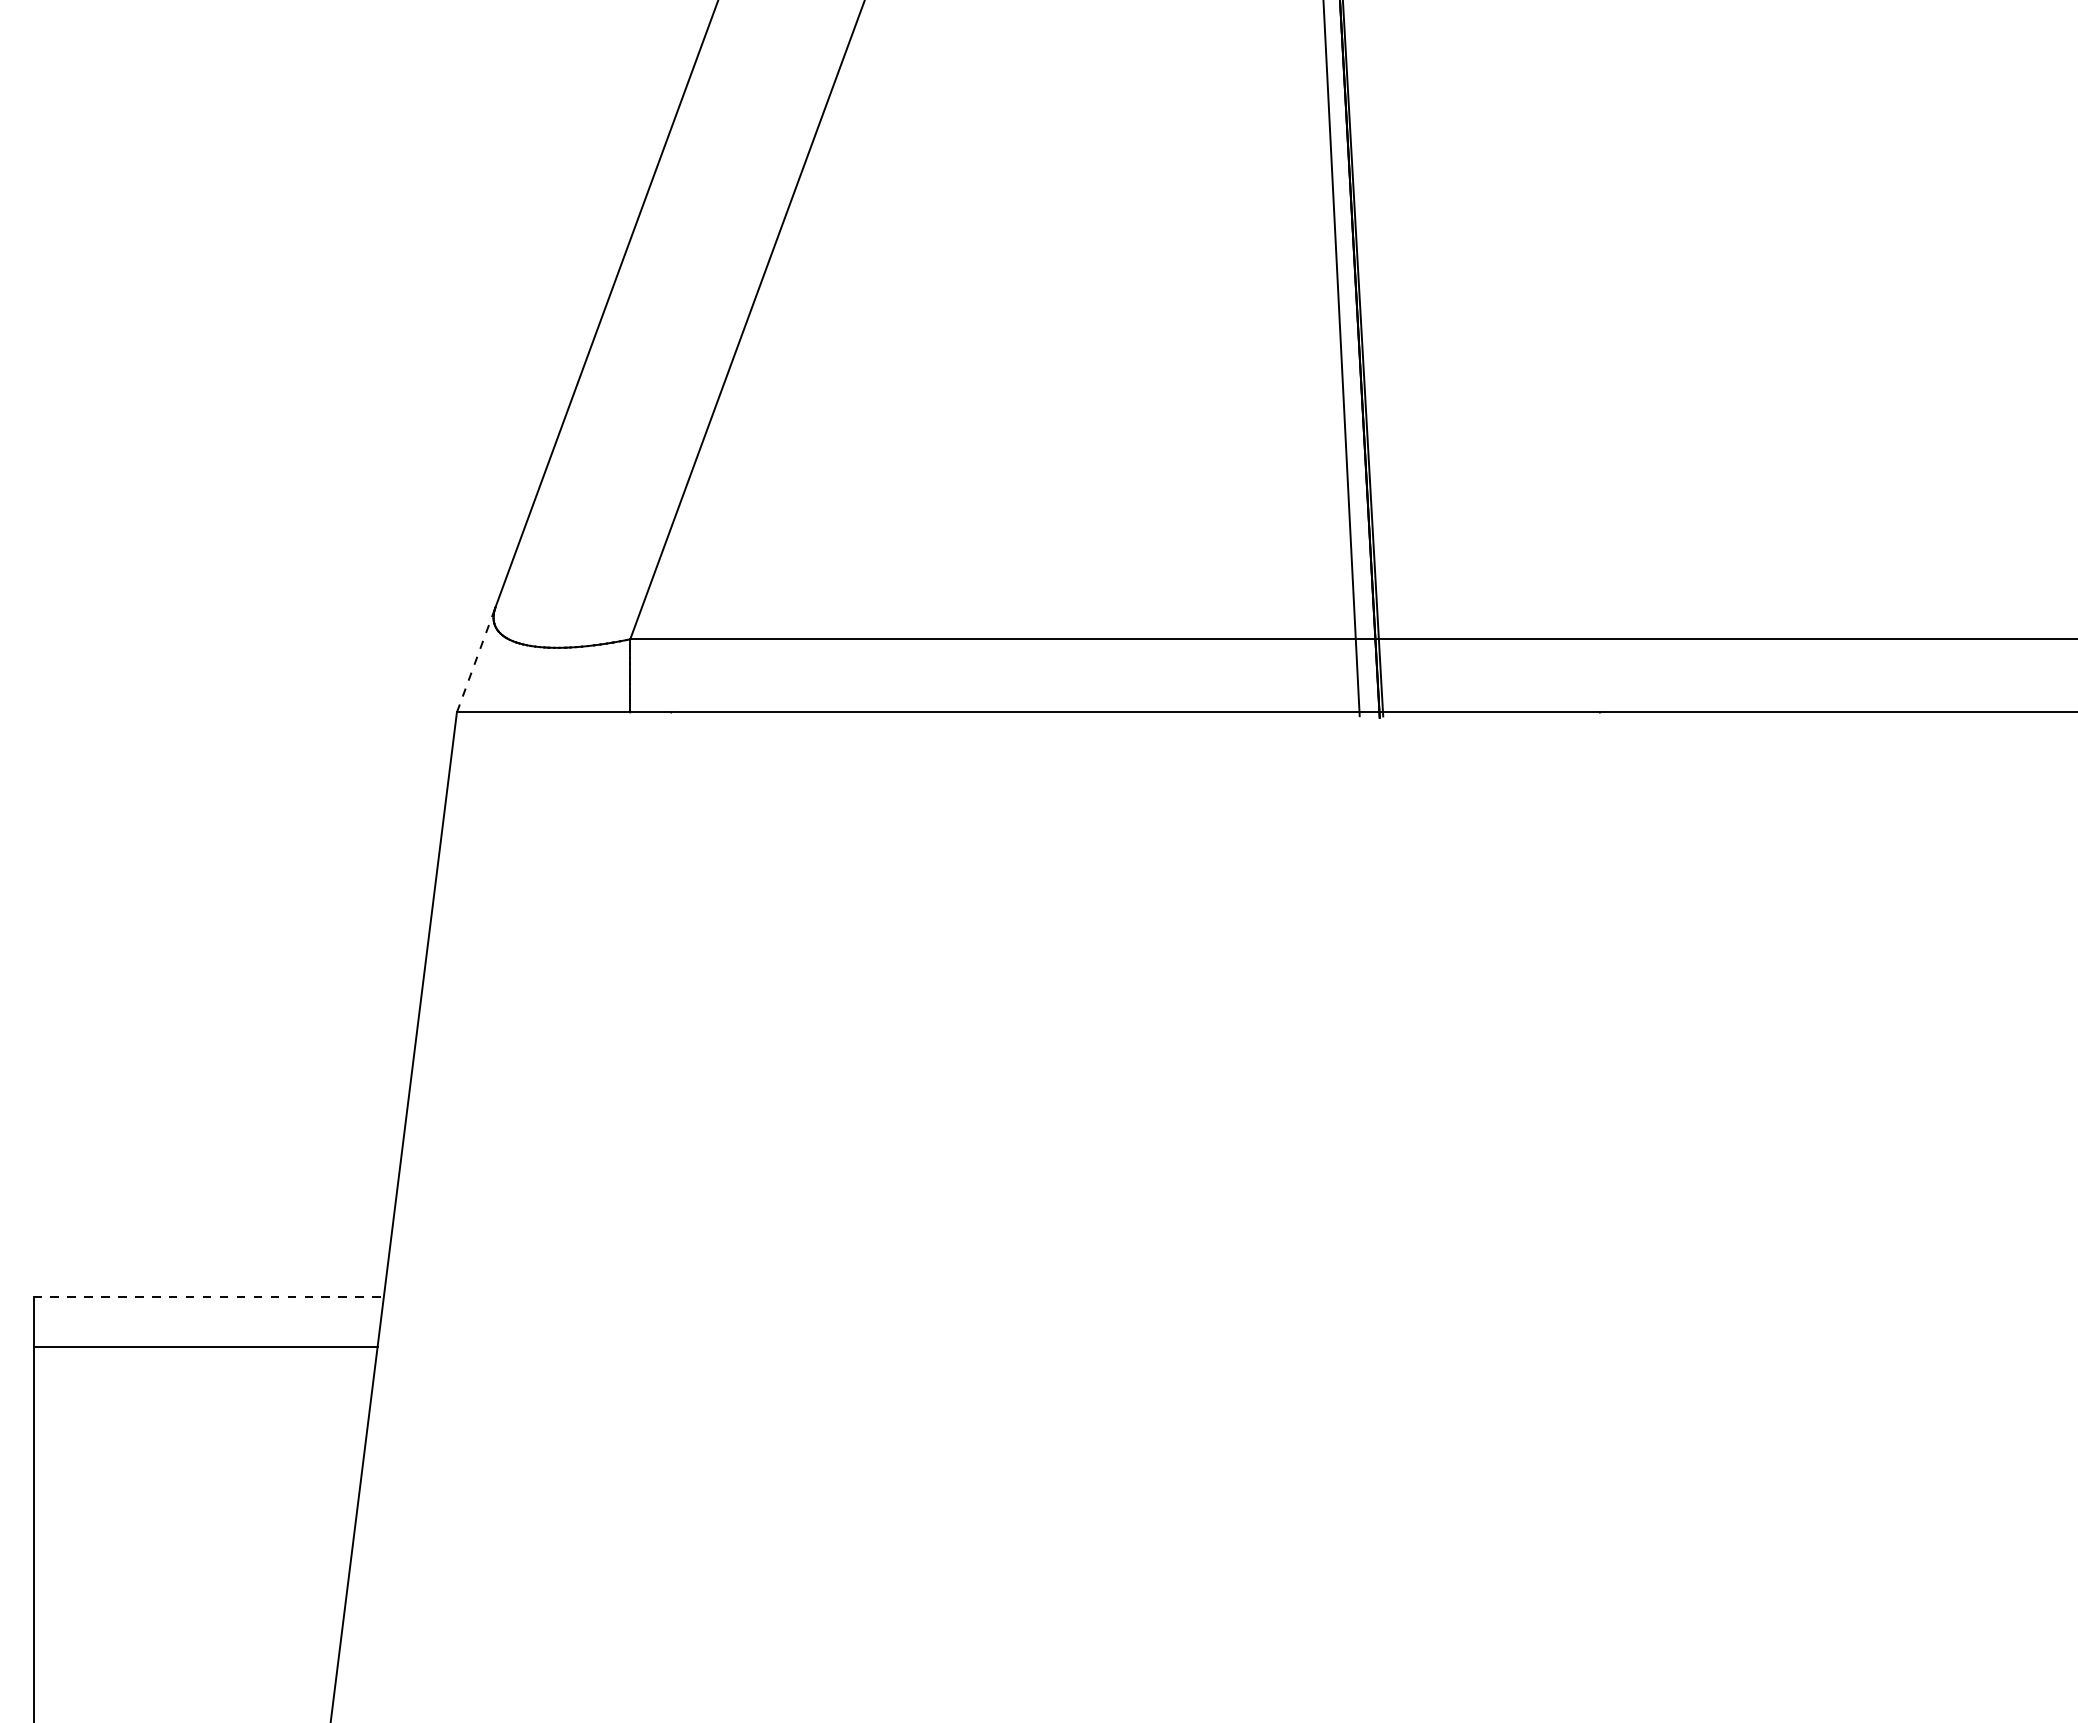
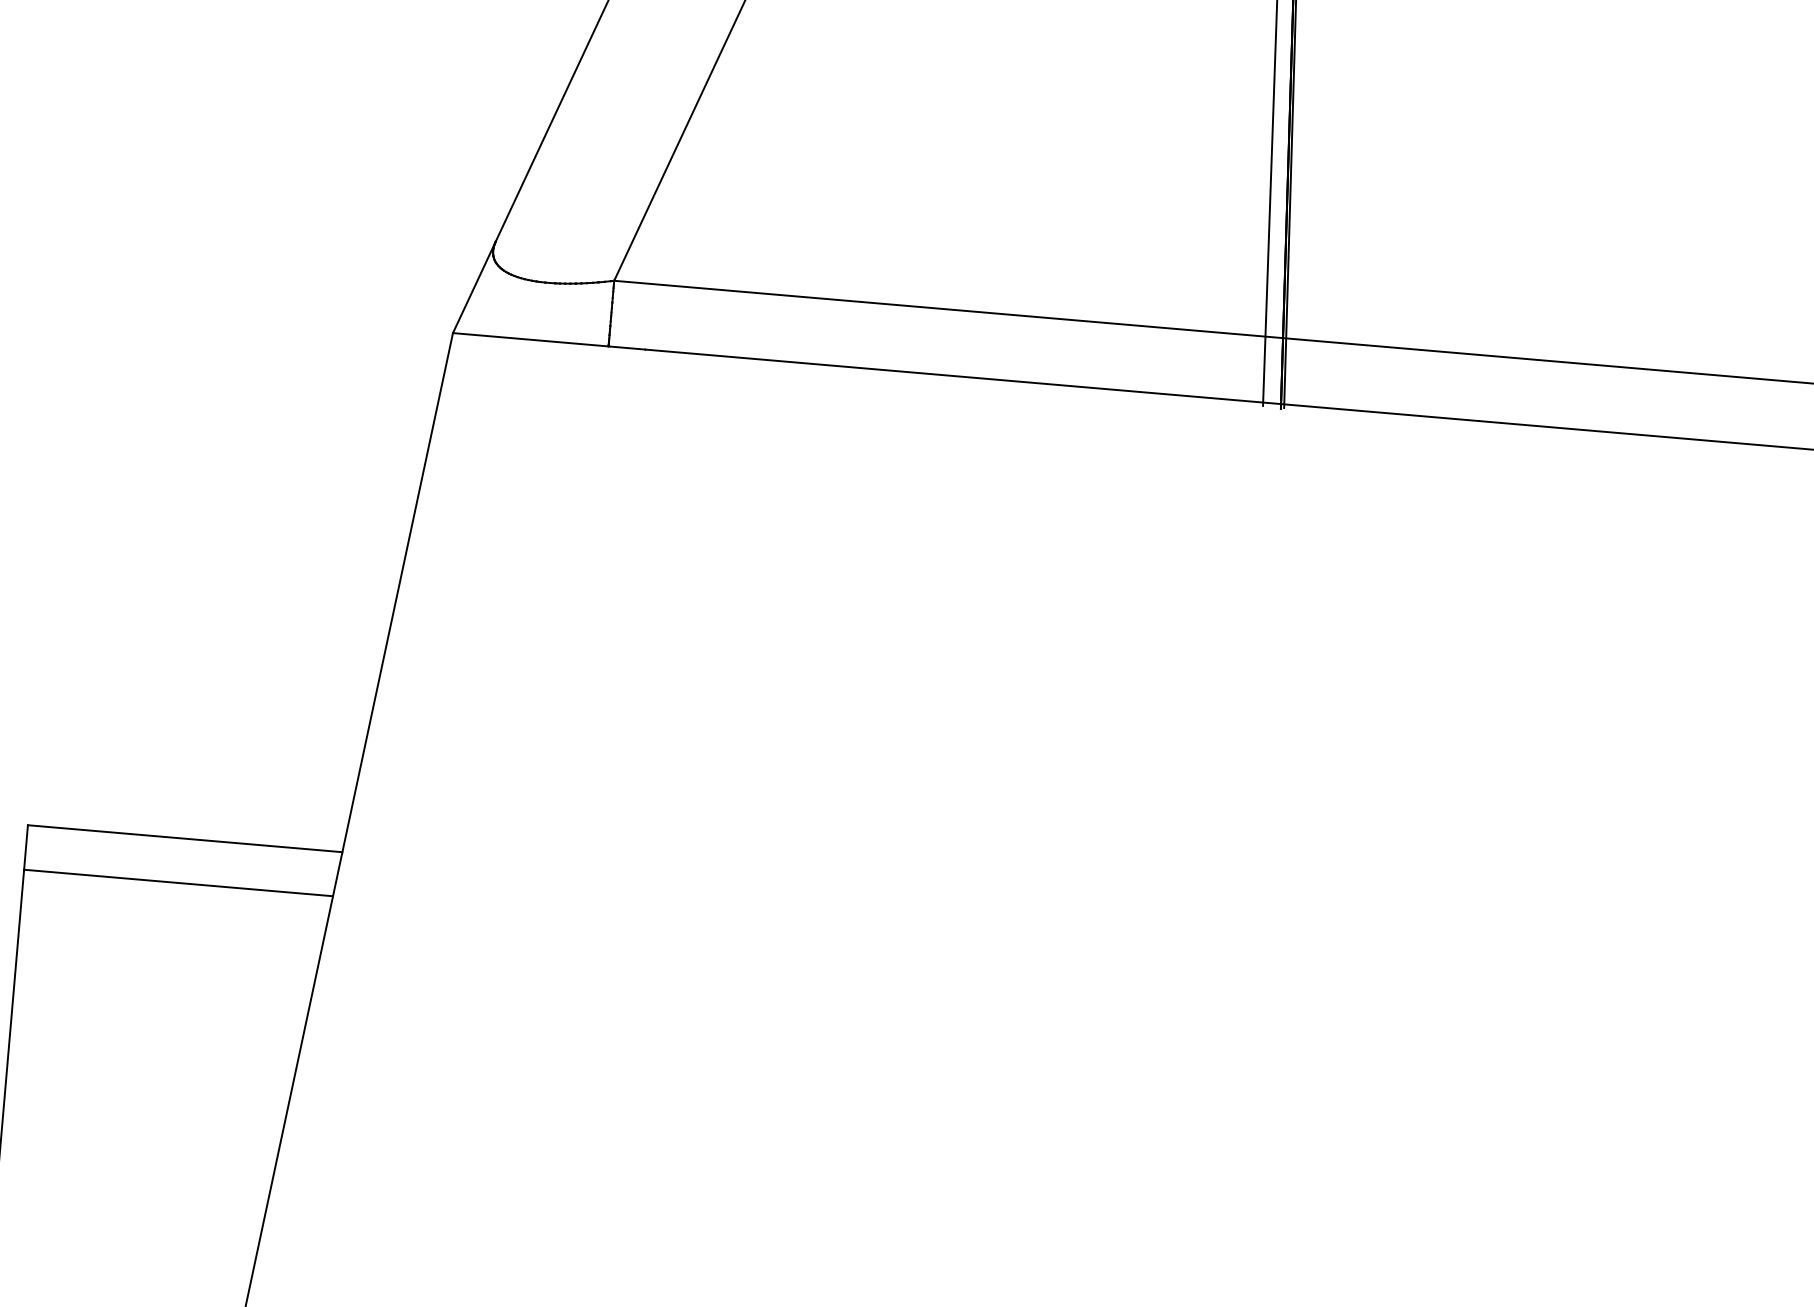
line: (476, 659) -> (474, 287), dashed -> solid
line: (209, 1297) -> (185, 839), dashed -> solid

